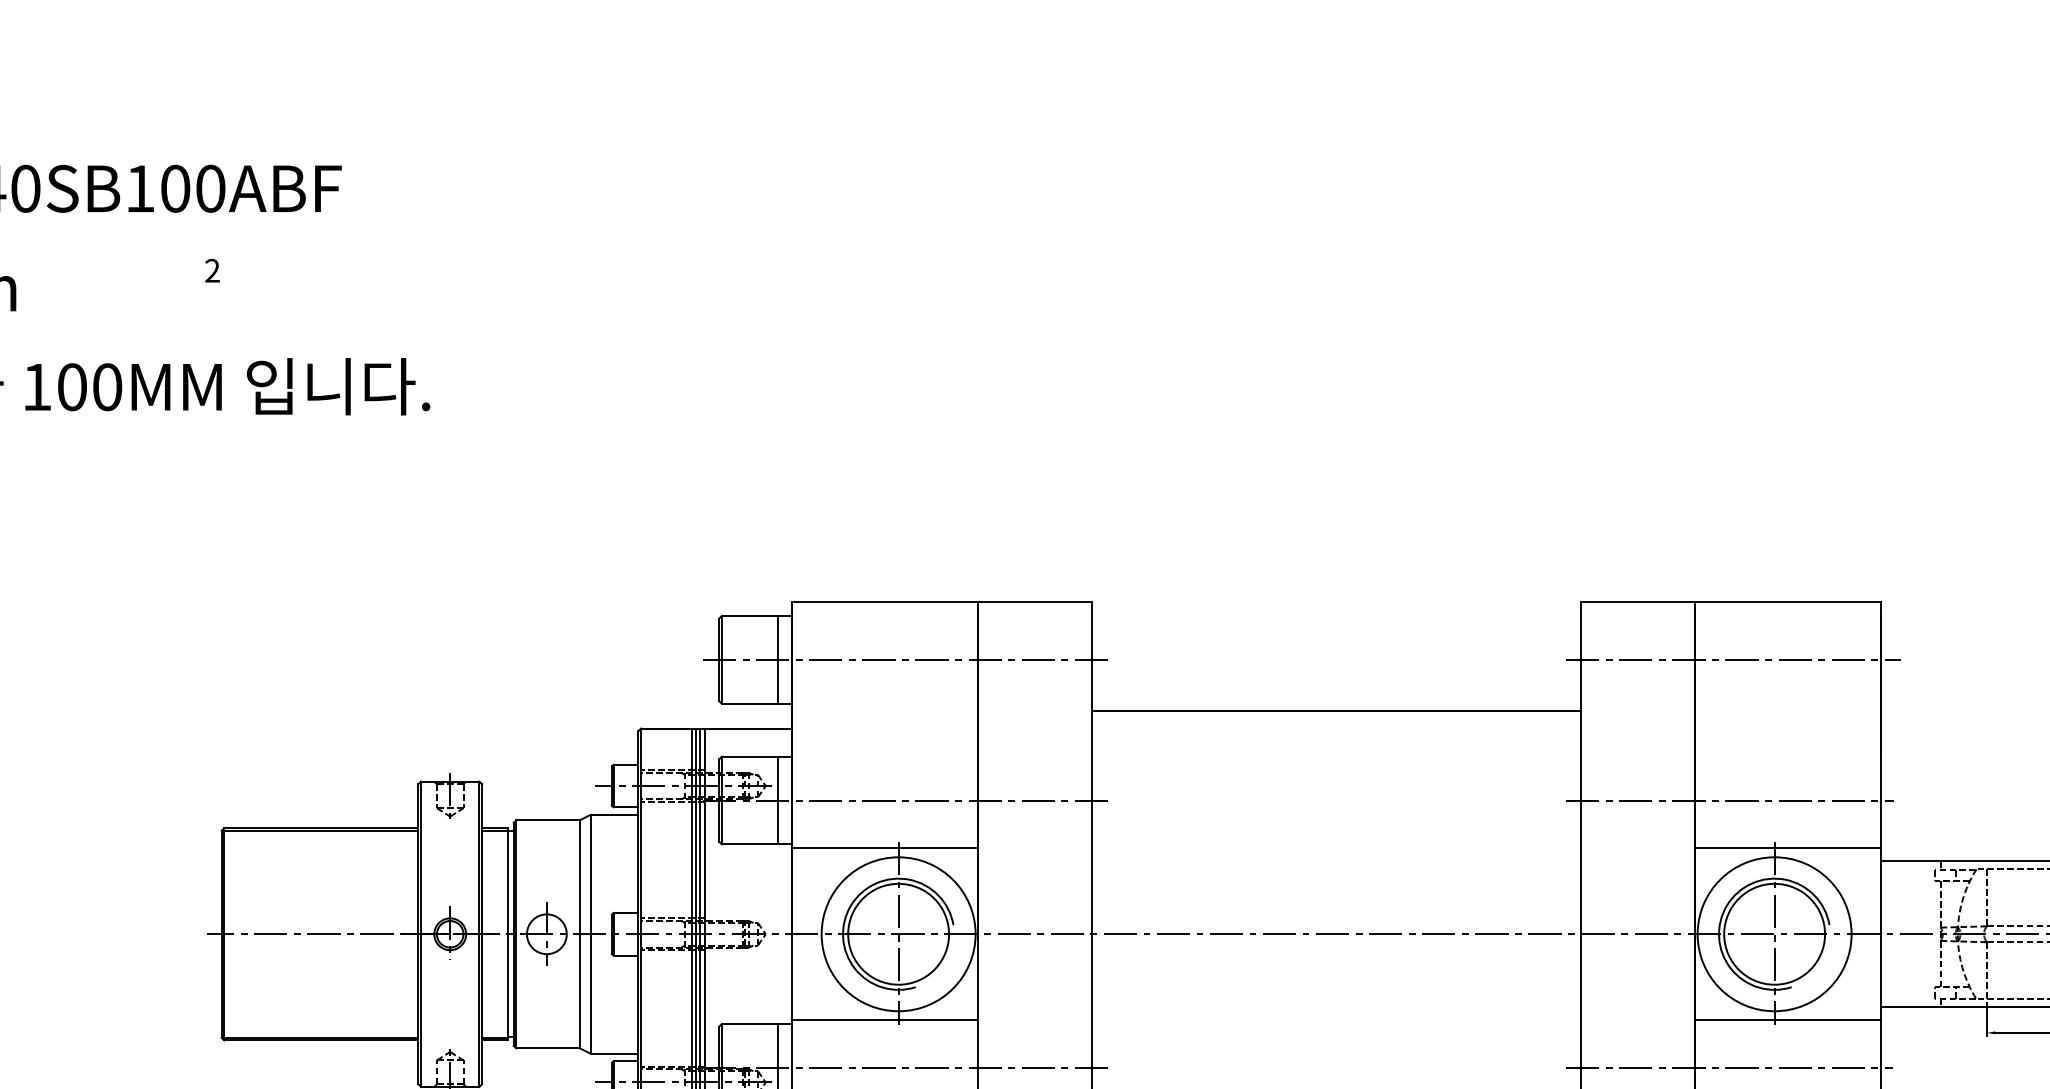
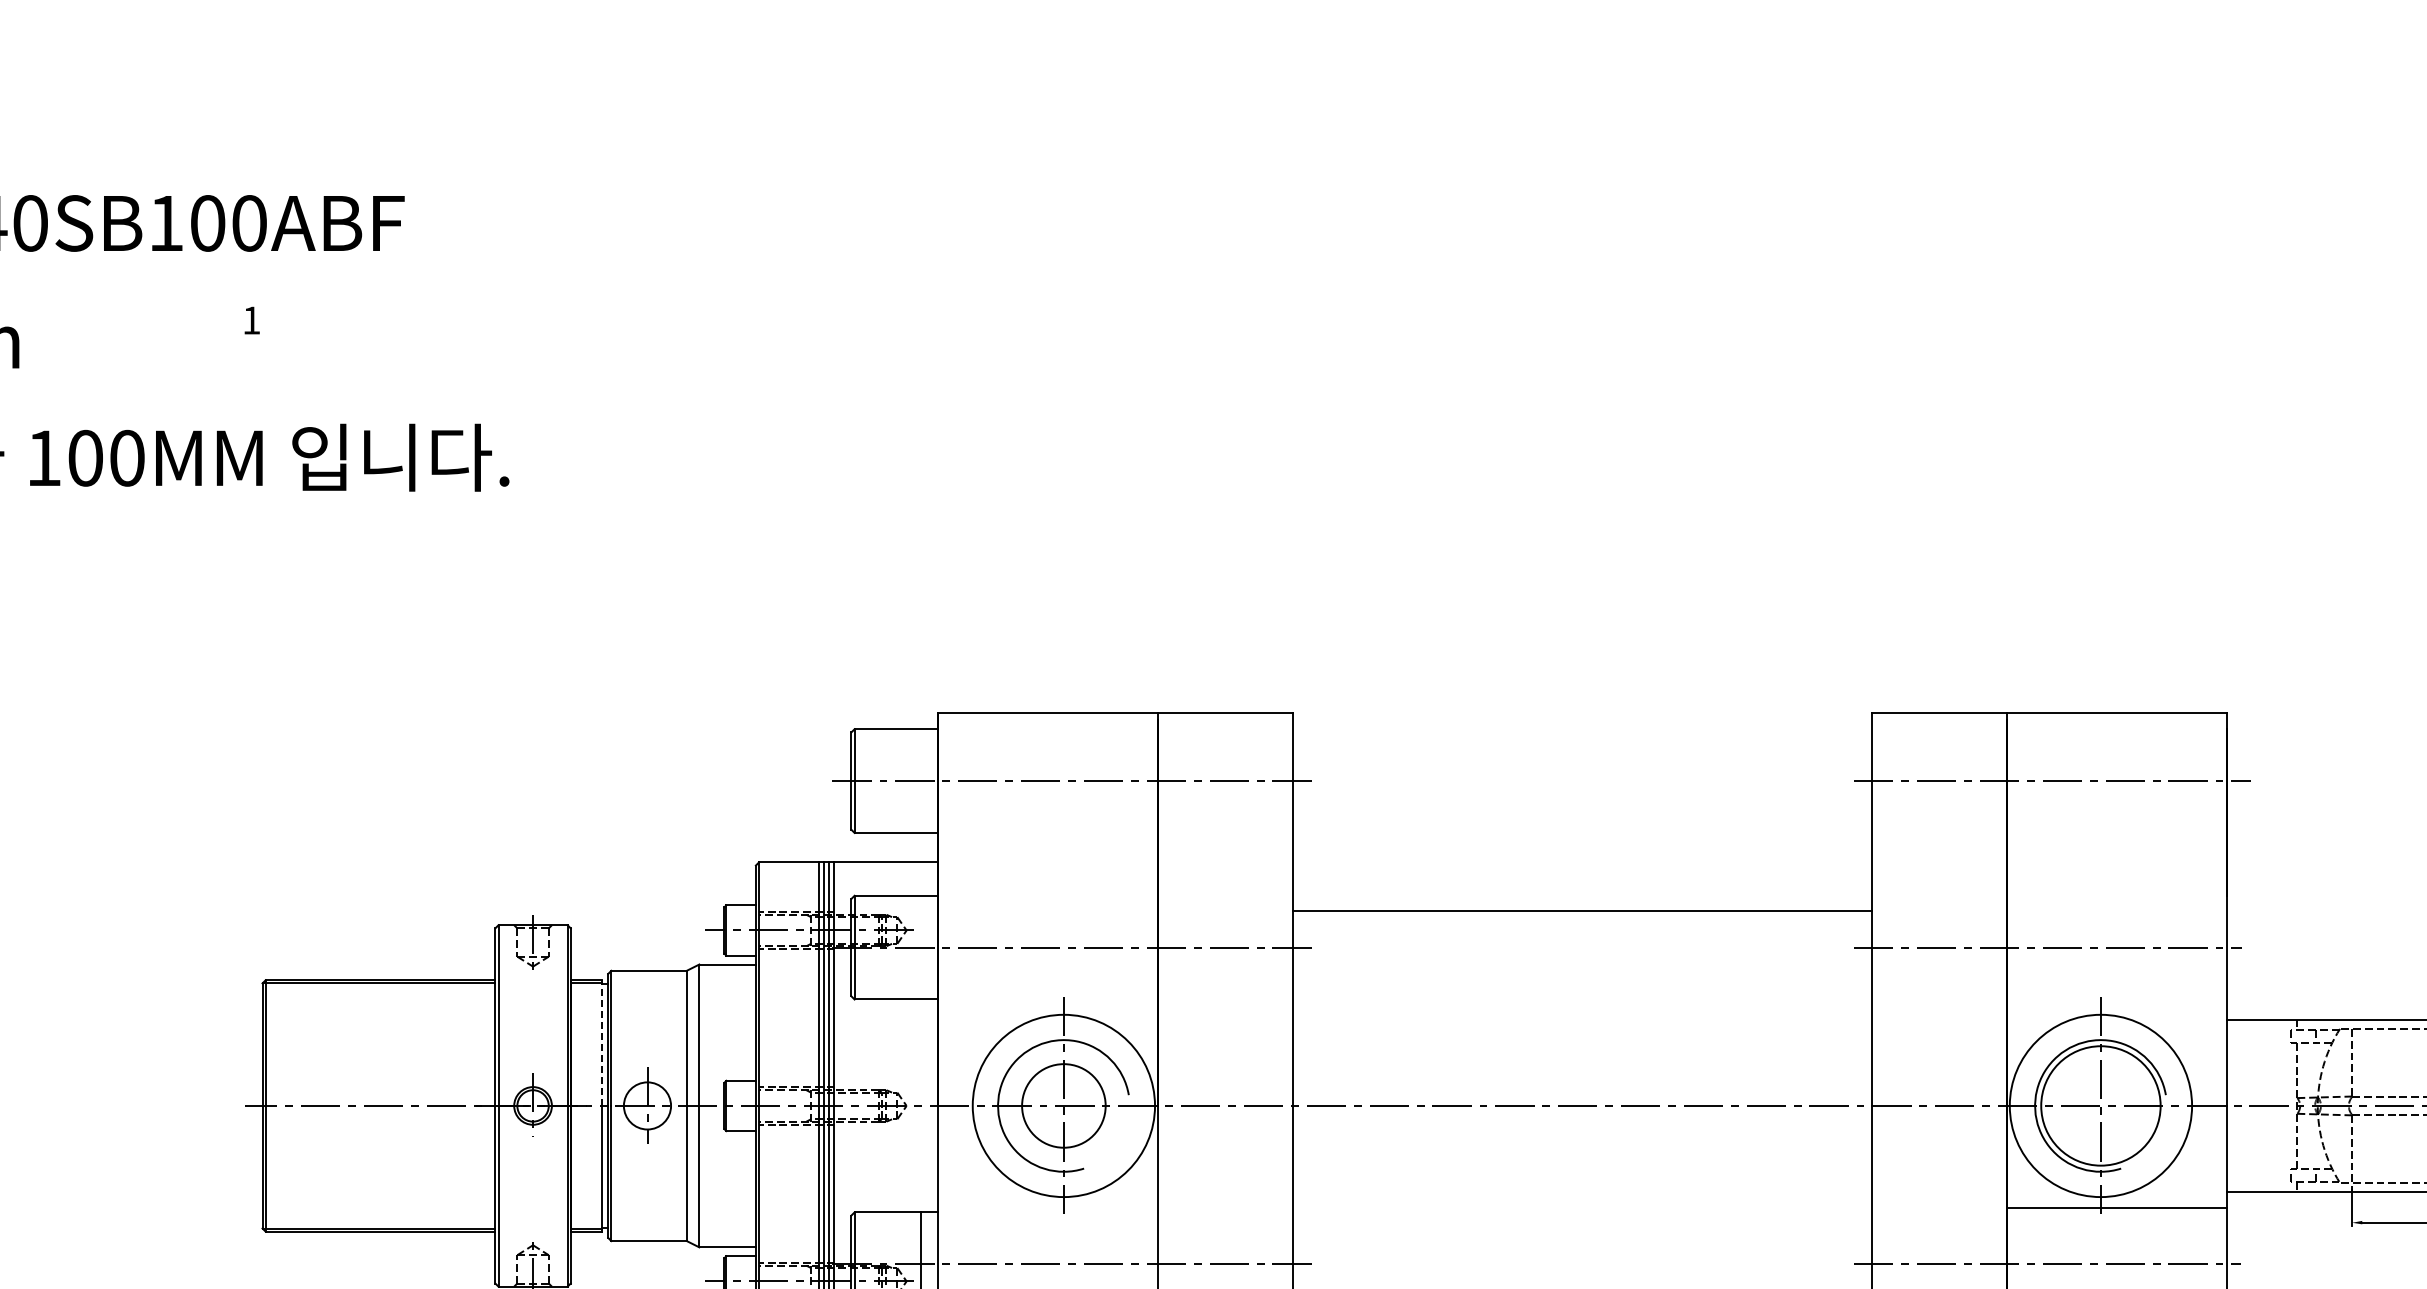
text: (212, 270) -> (251, 320), 2 -> 1
line: (777, 659) -> (920, 780), removed
line: (1336, 710) -> (1582, 910), moved
line: (777, 800) -> (920, 947), removed
line: (885, 848) -> (1048, 1004), removed
line: (1787, 848) -> (2116, 1004), removed
line: (508, 881) -> (601, 1043), solid -> dashed
circle: (898, 933) -> (1063, 1105), size x0.7
line: (885, 1020) -> (1048, 1207), removed

